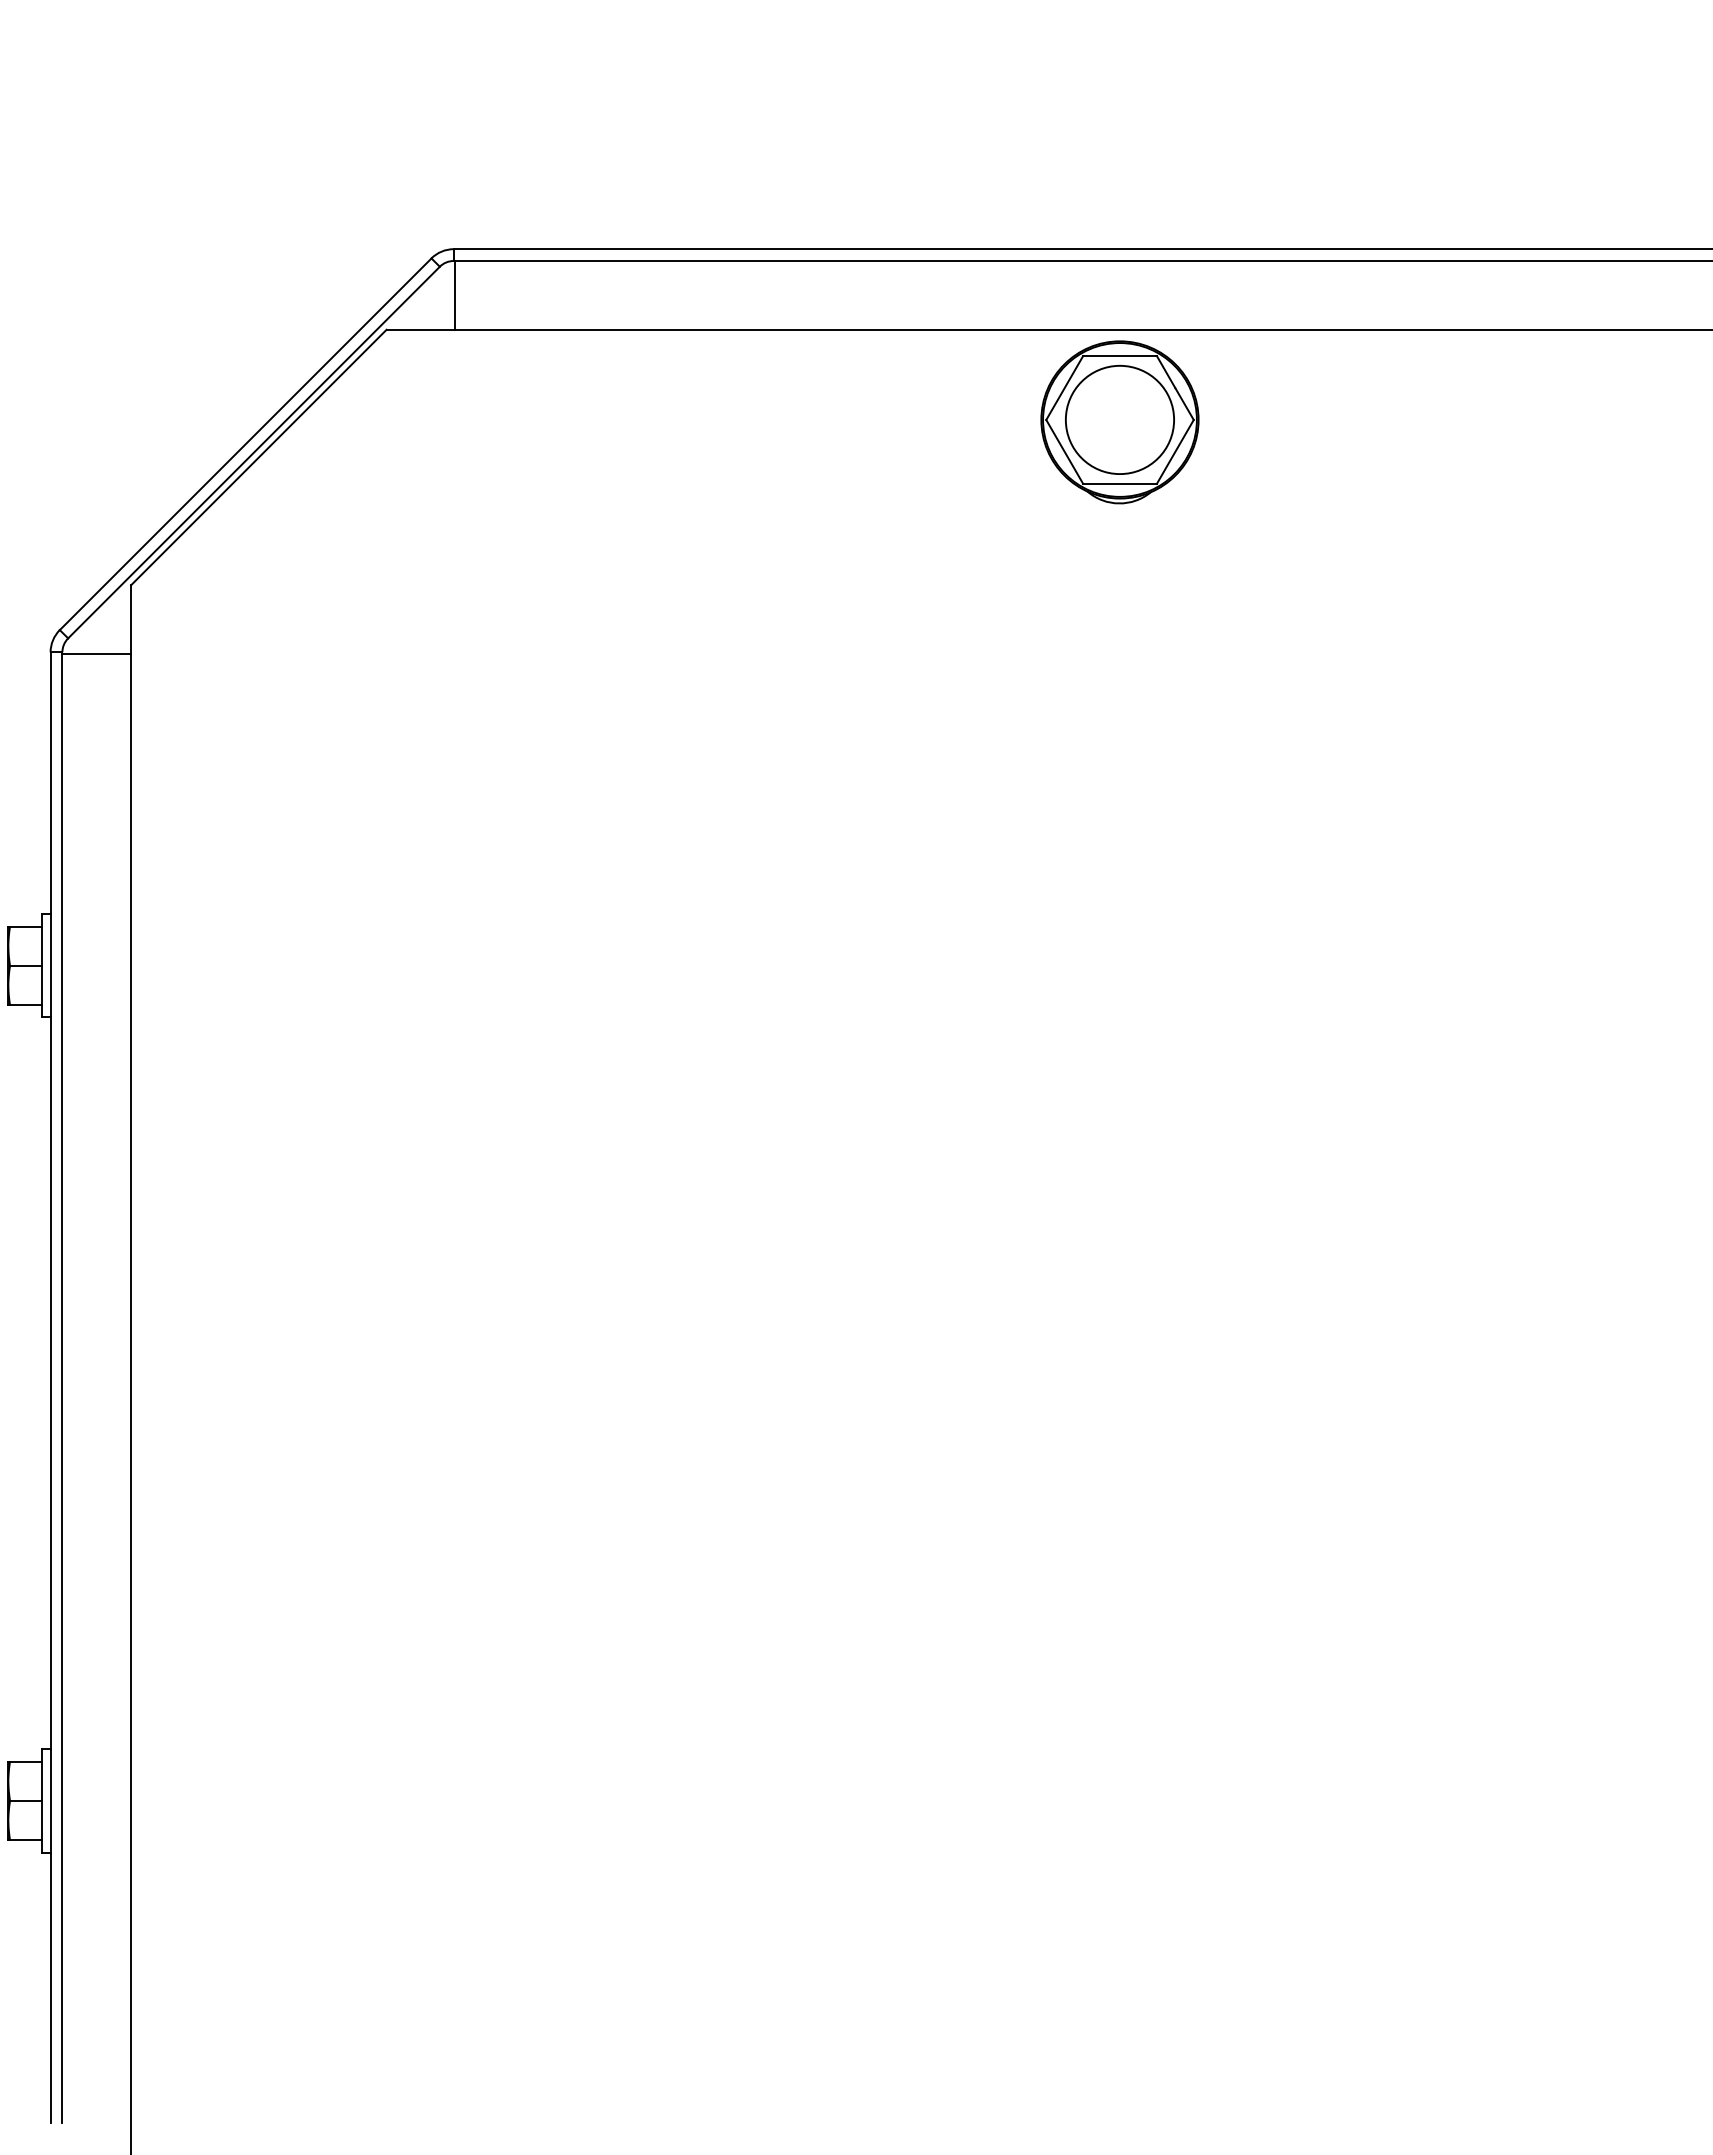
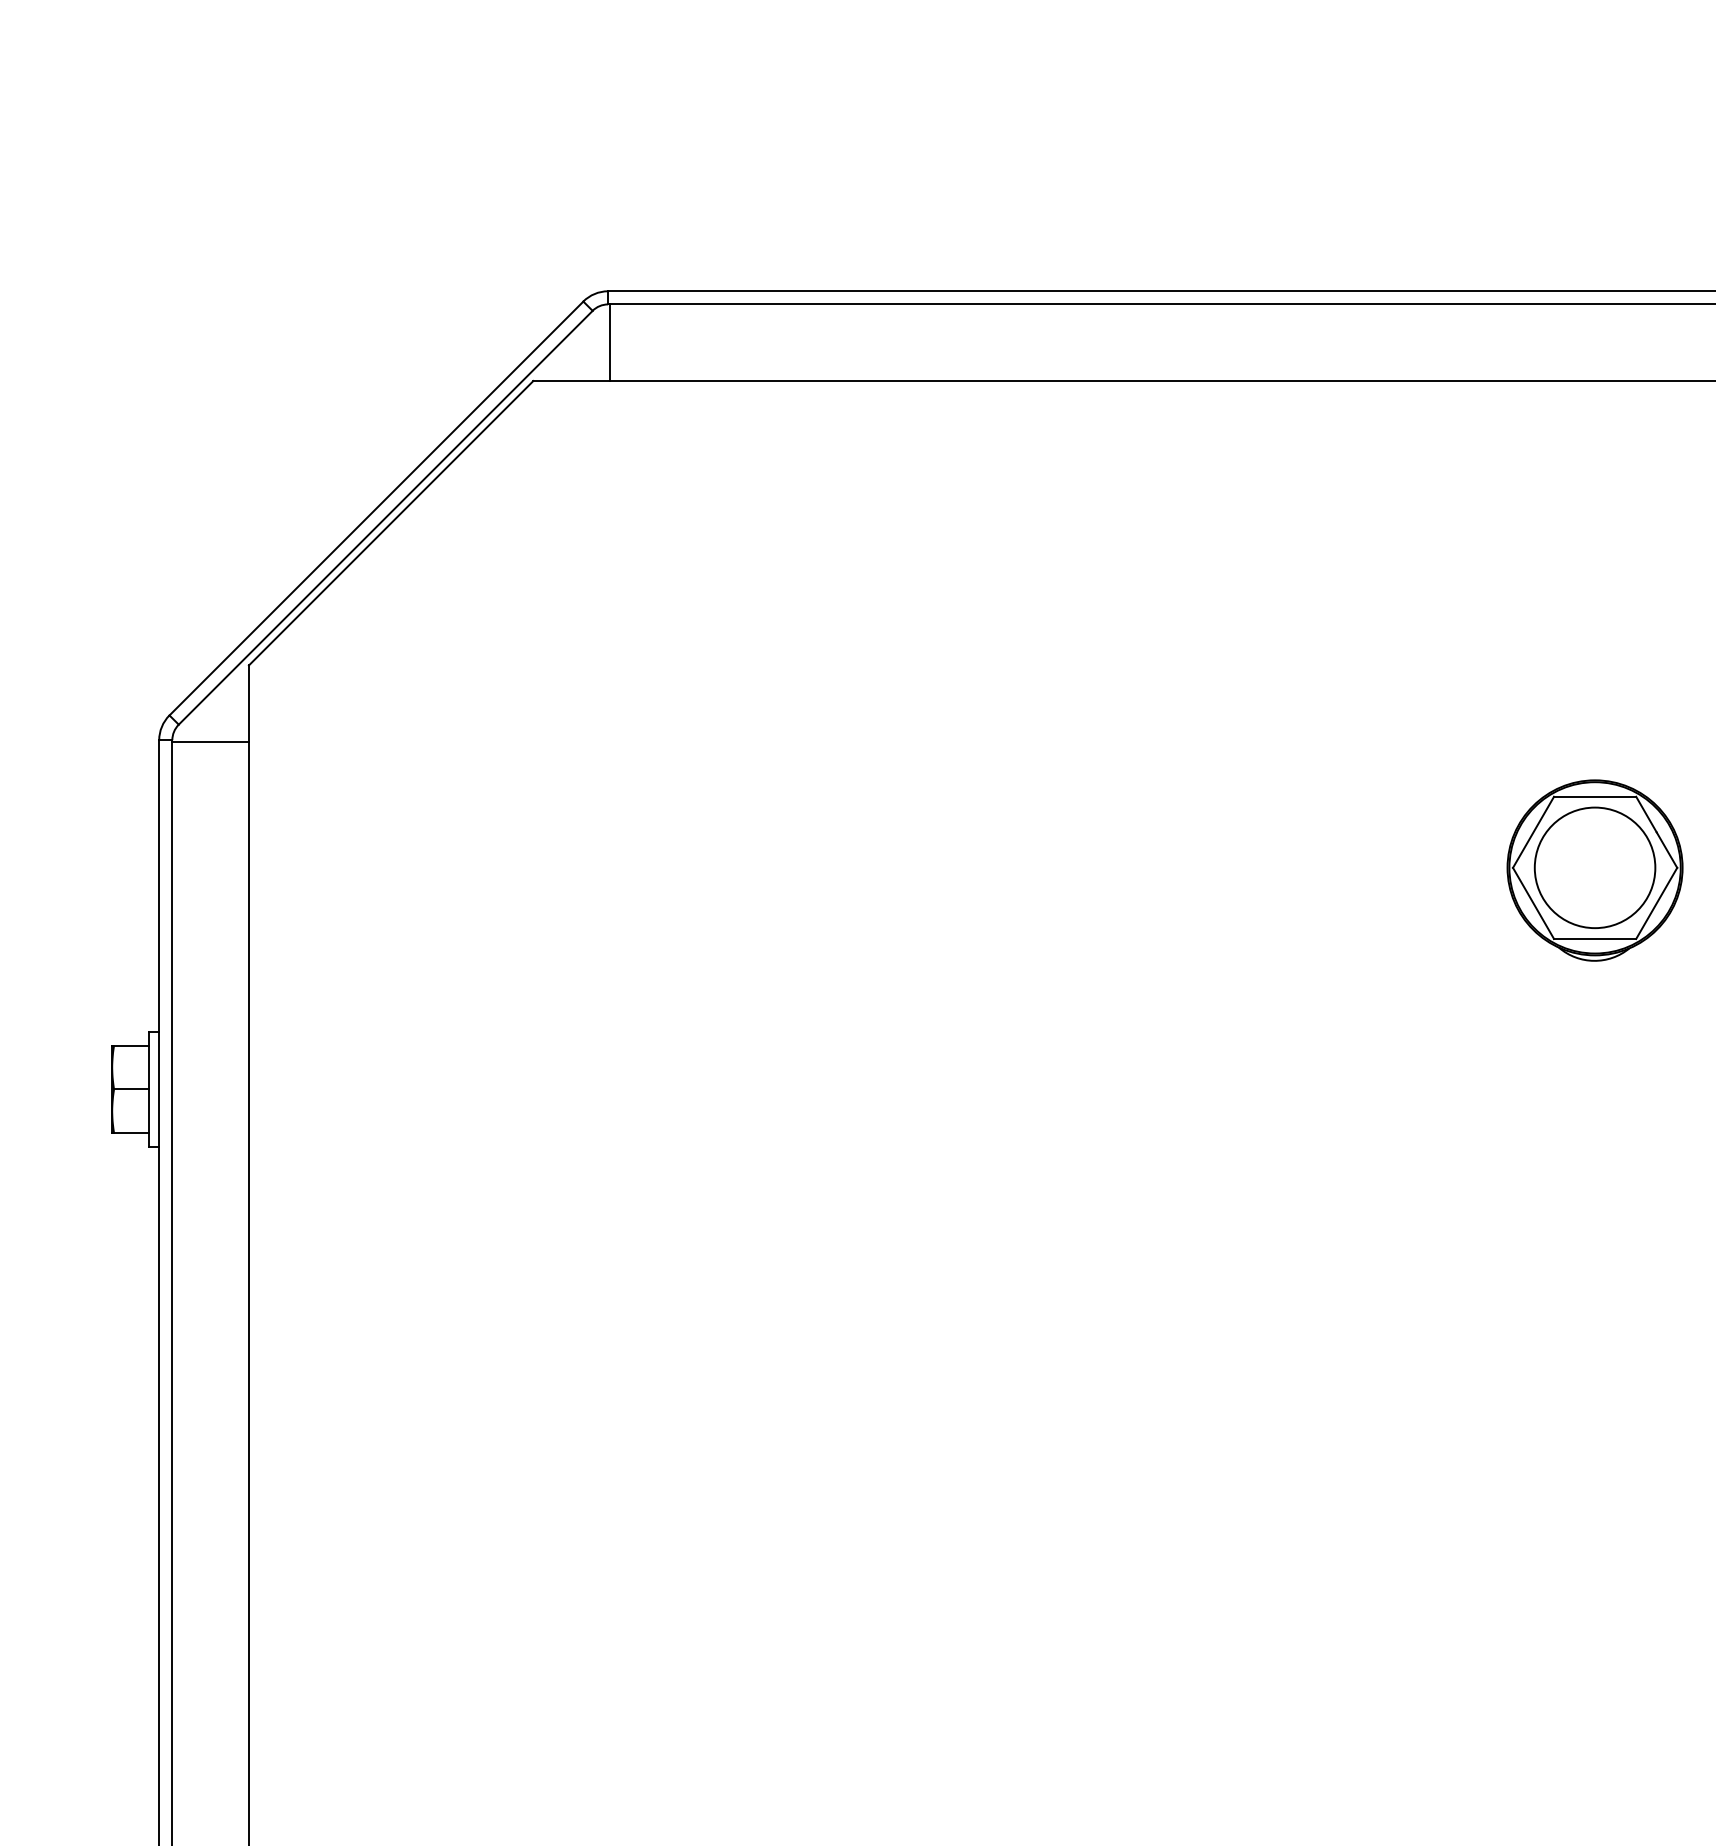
part: (1119, 422) -> (1594, 870), moved

